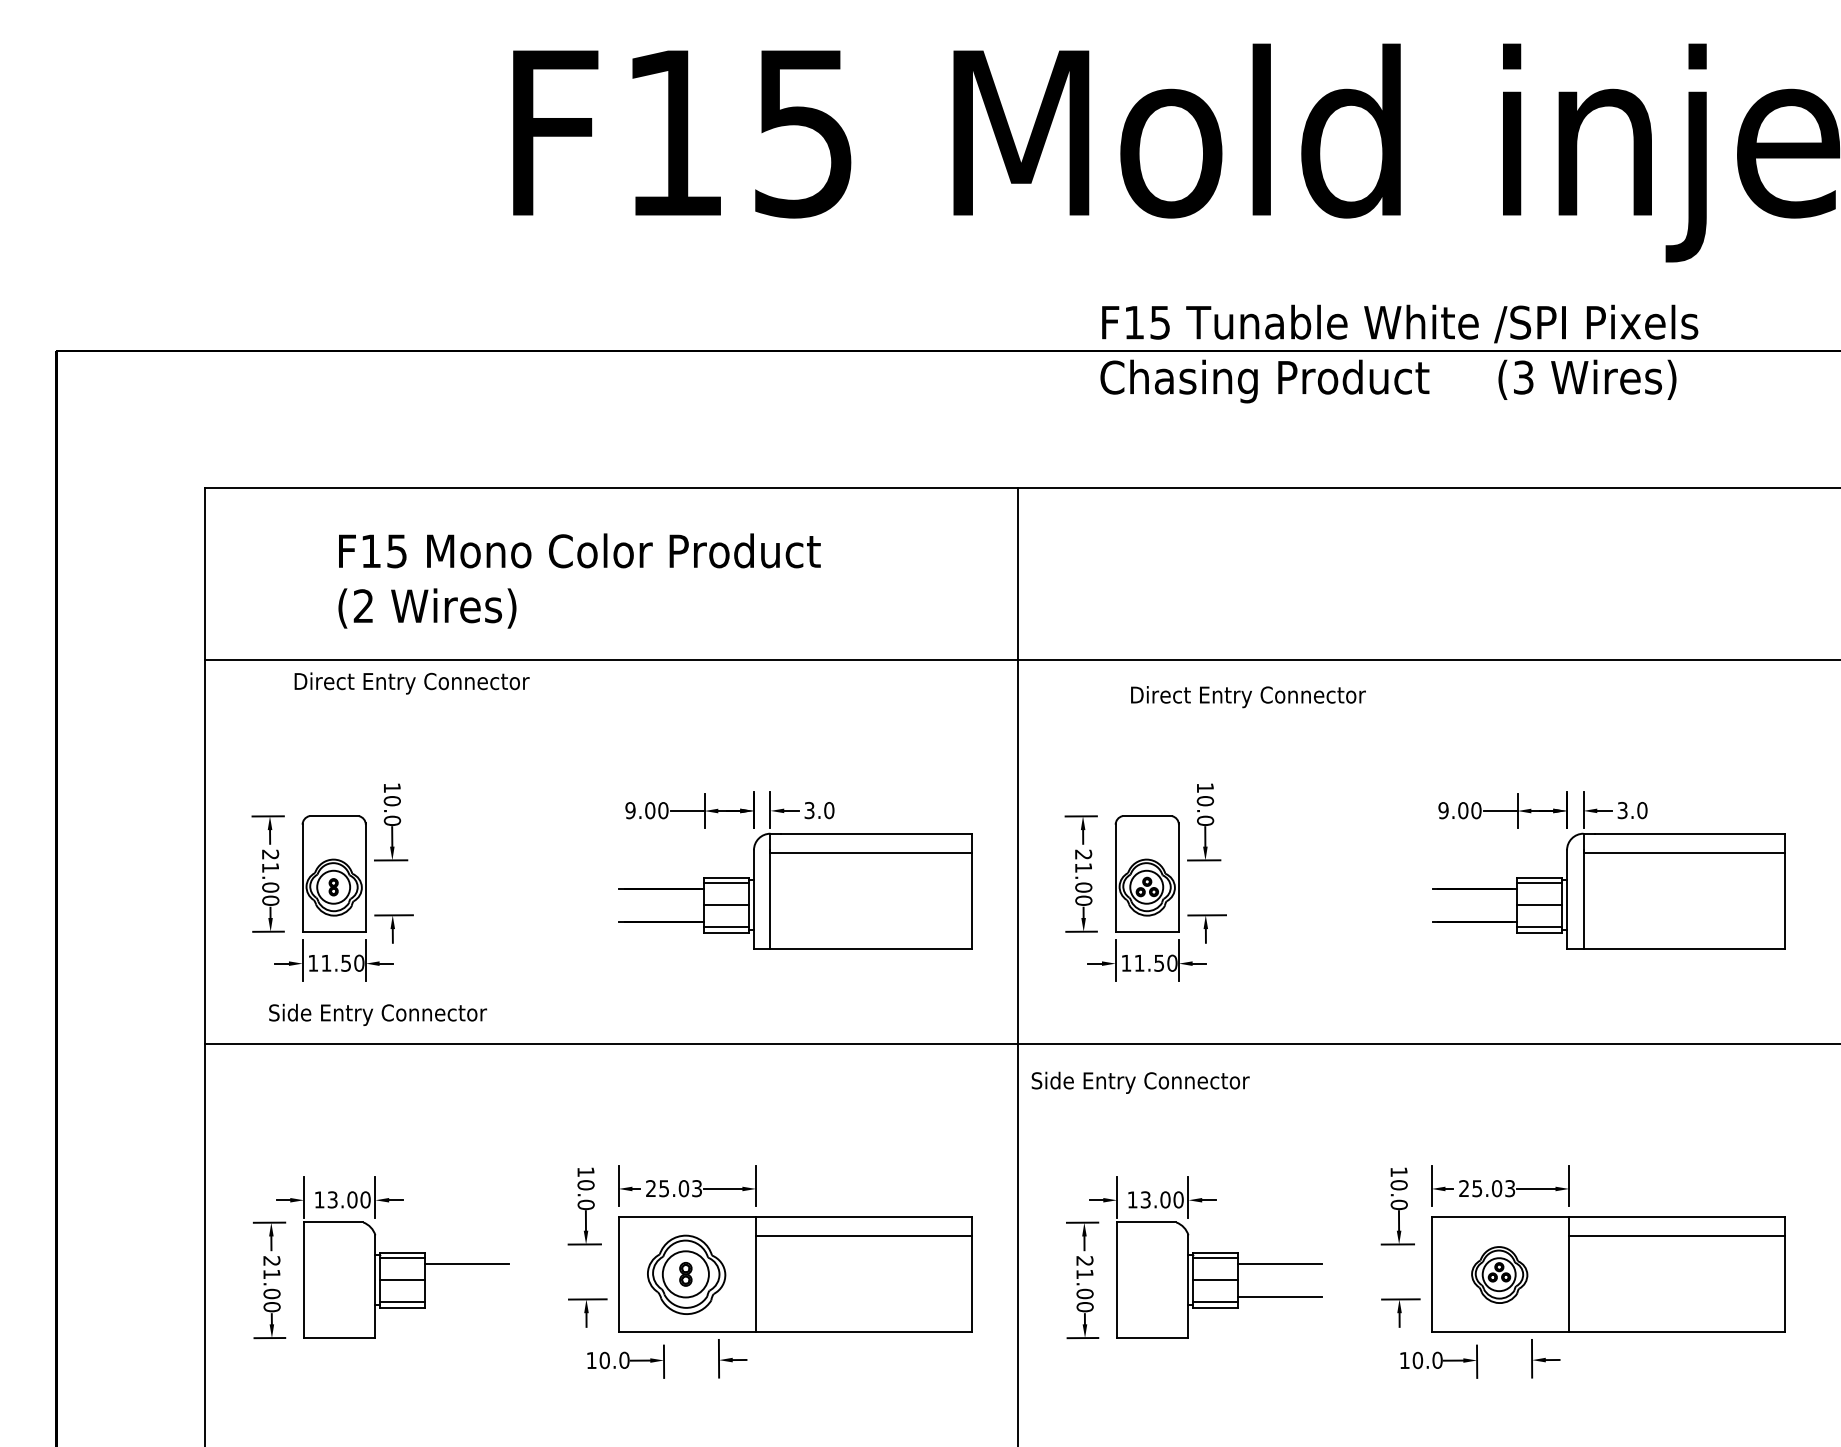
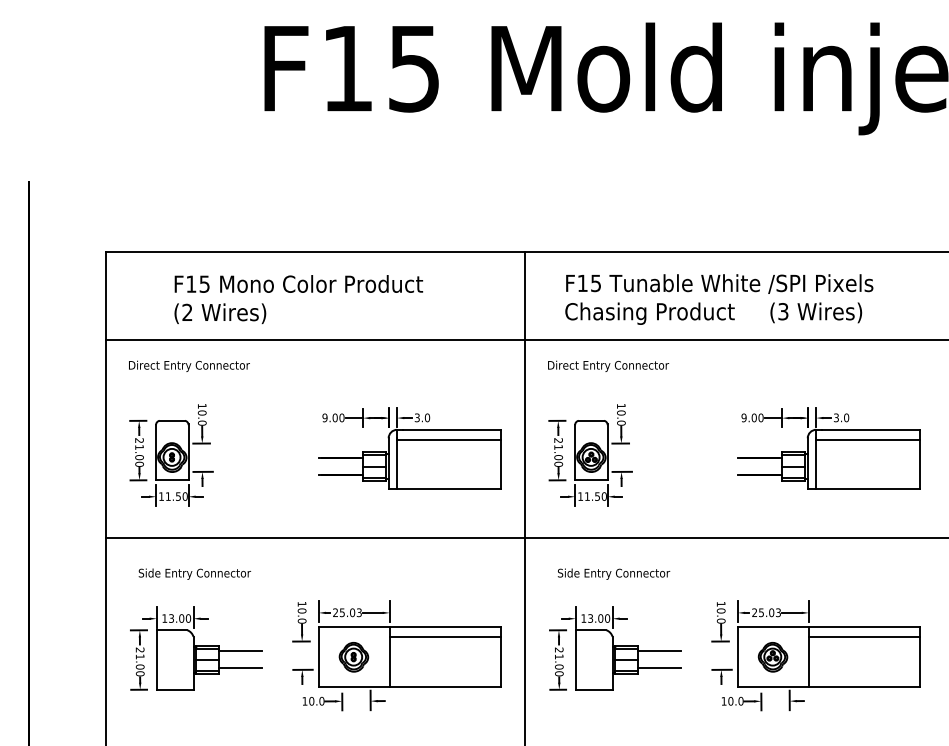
text: (1399, 353) -> (719, 299), moved
text: (412, 681) -> (189, 365), moved
text: (1248, 695) -> (608, 365), moved
text: (377, 1013) -> (194, 573), moved
text: (1139, 1081) -> (613, 573), moved
part: (685, 1275) -> (353, 657), size x0.71
line: (466, 1296) -> (240, 668), added

